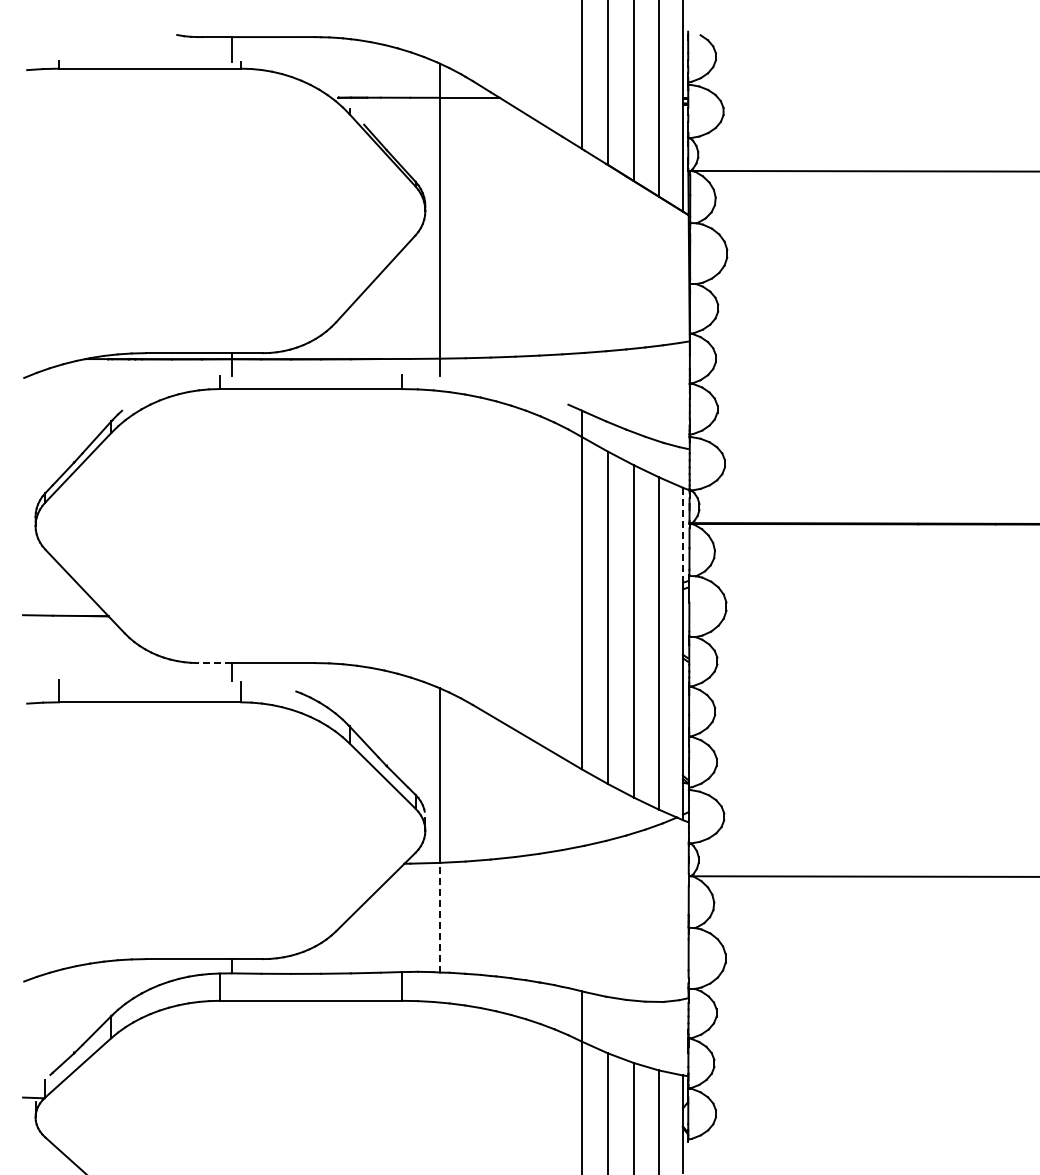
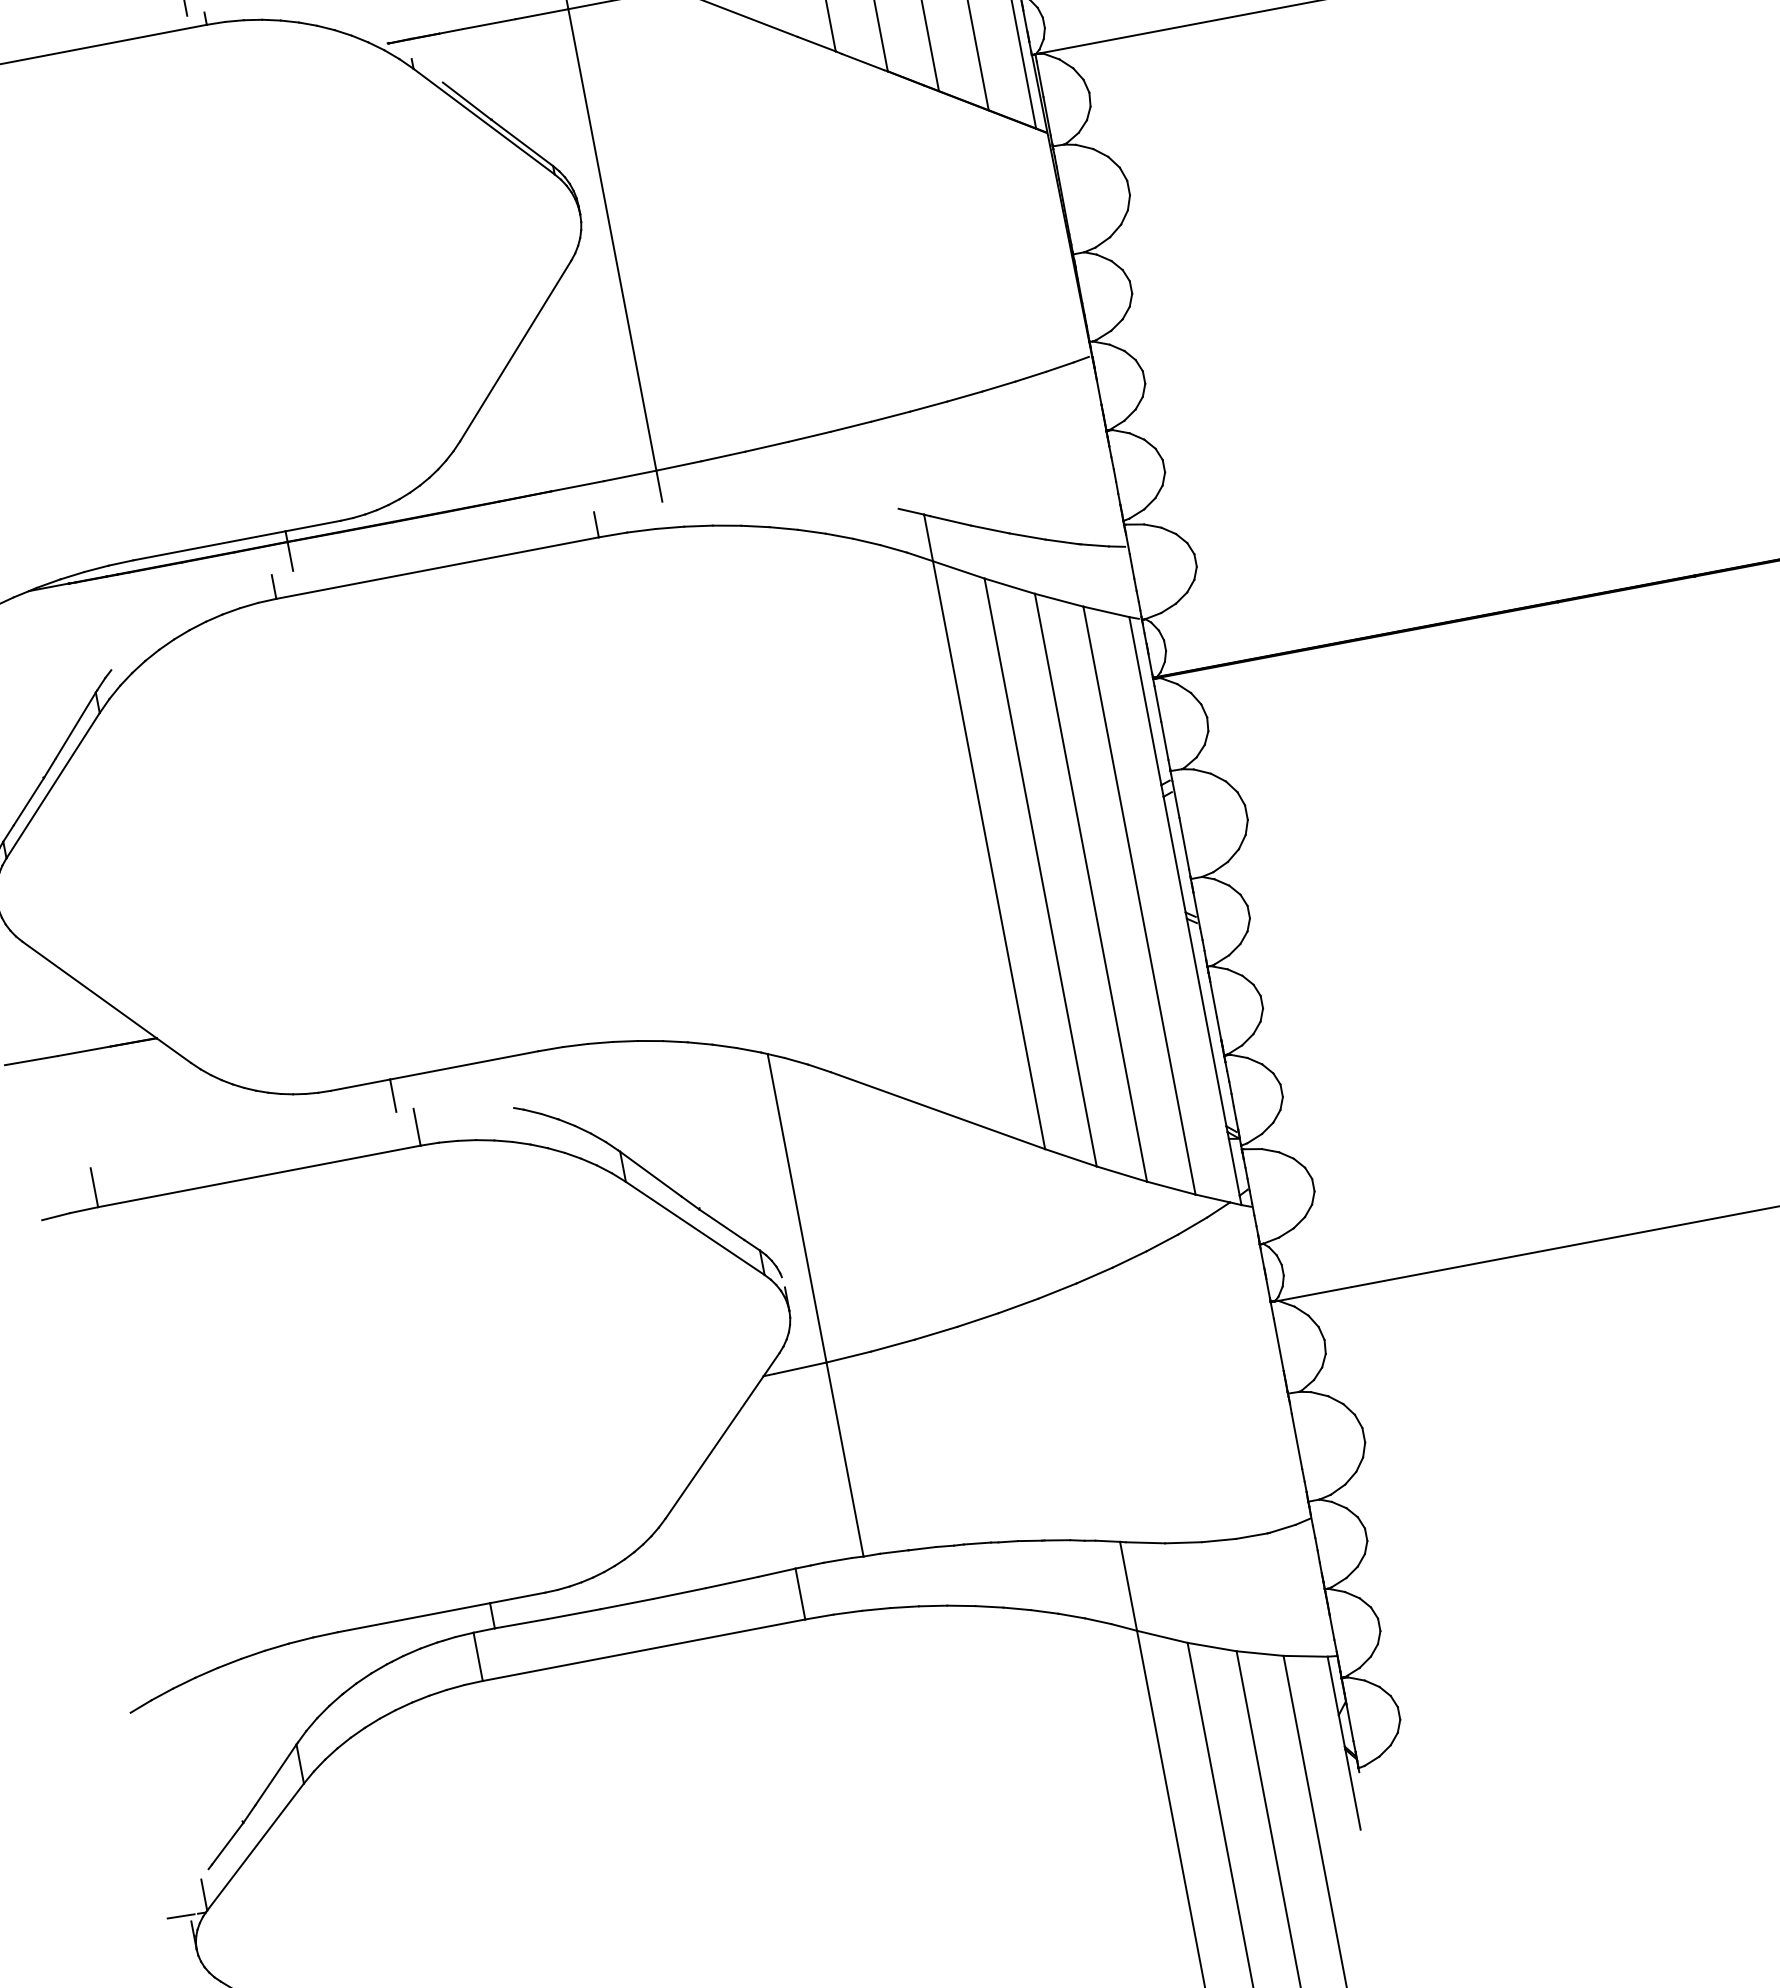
line: (682, 535) -> (1144, 701), dashed -> solid
line: (214, 663) -> (359, 1086), dashed -> solid
line: (440, 917) -> (845, 1459), dashed -> solid

